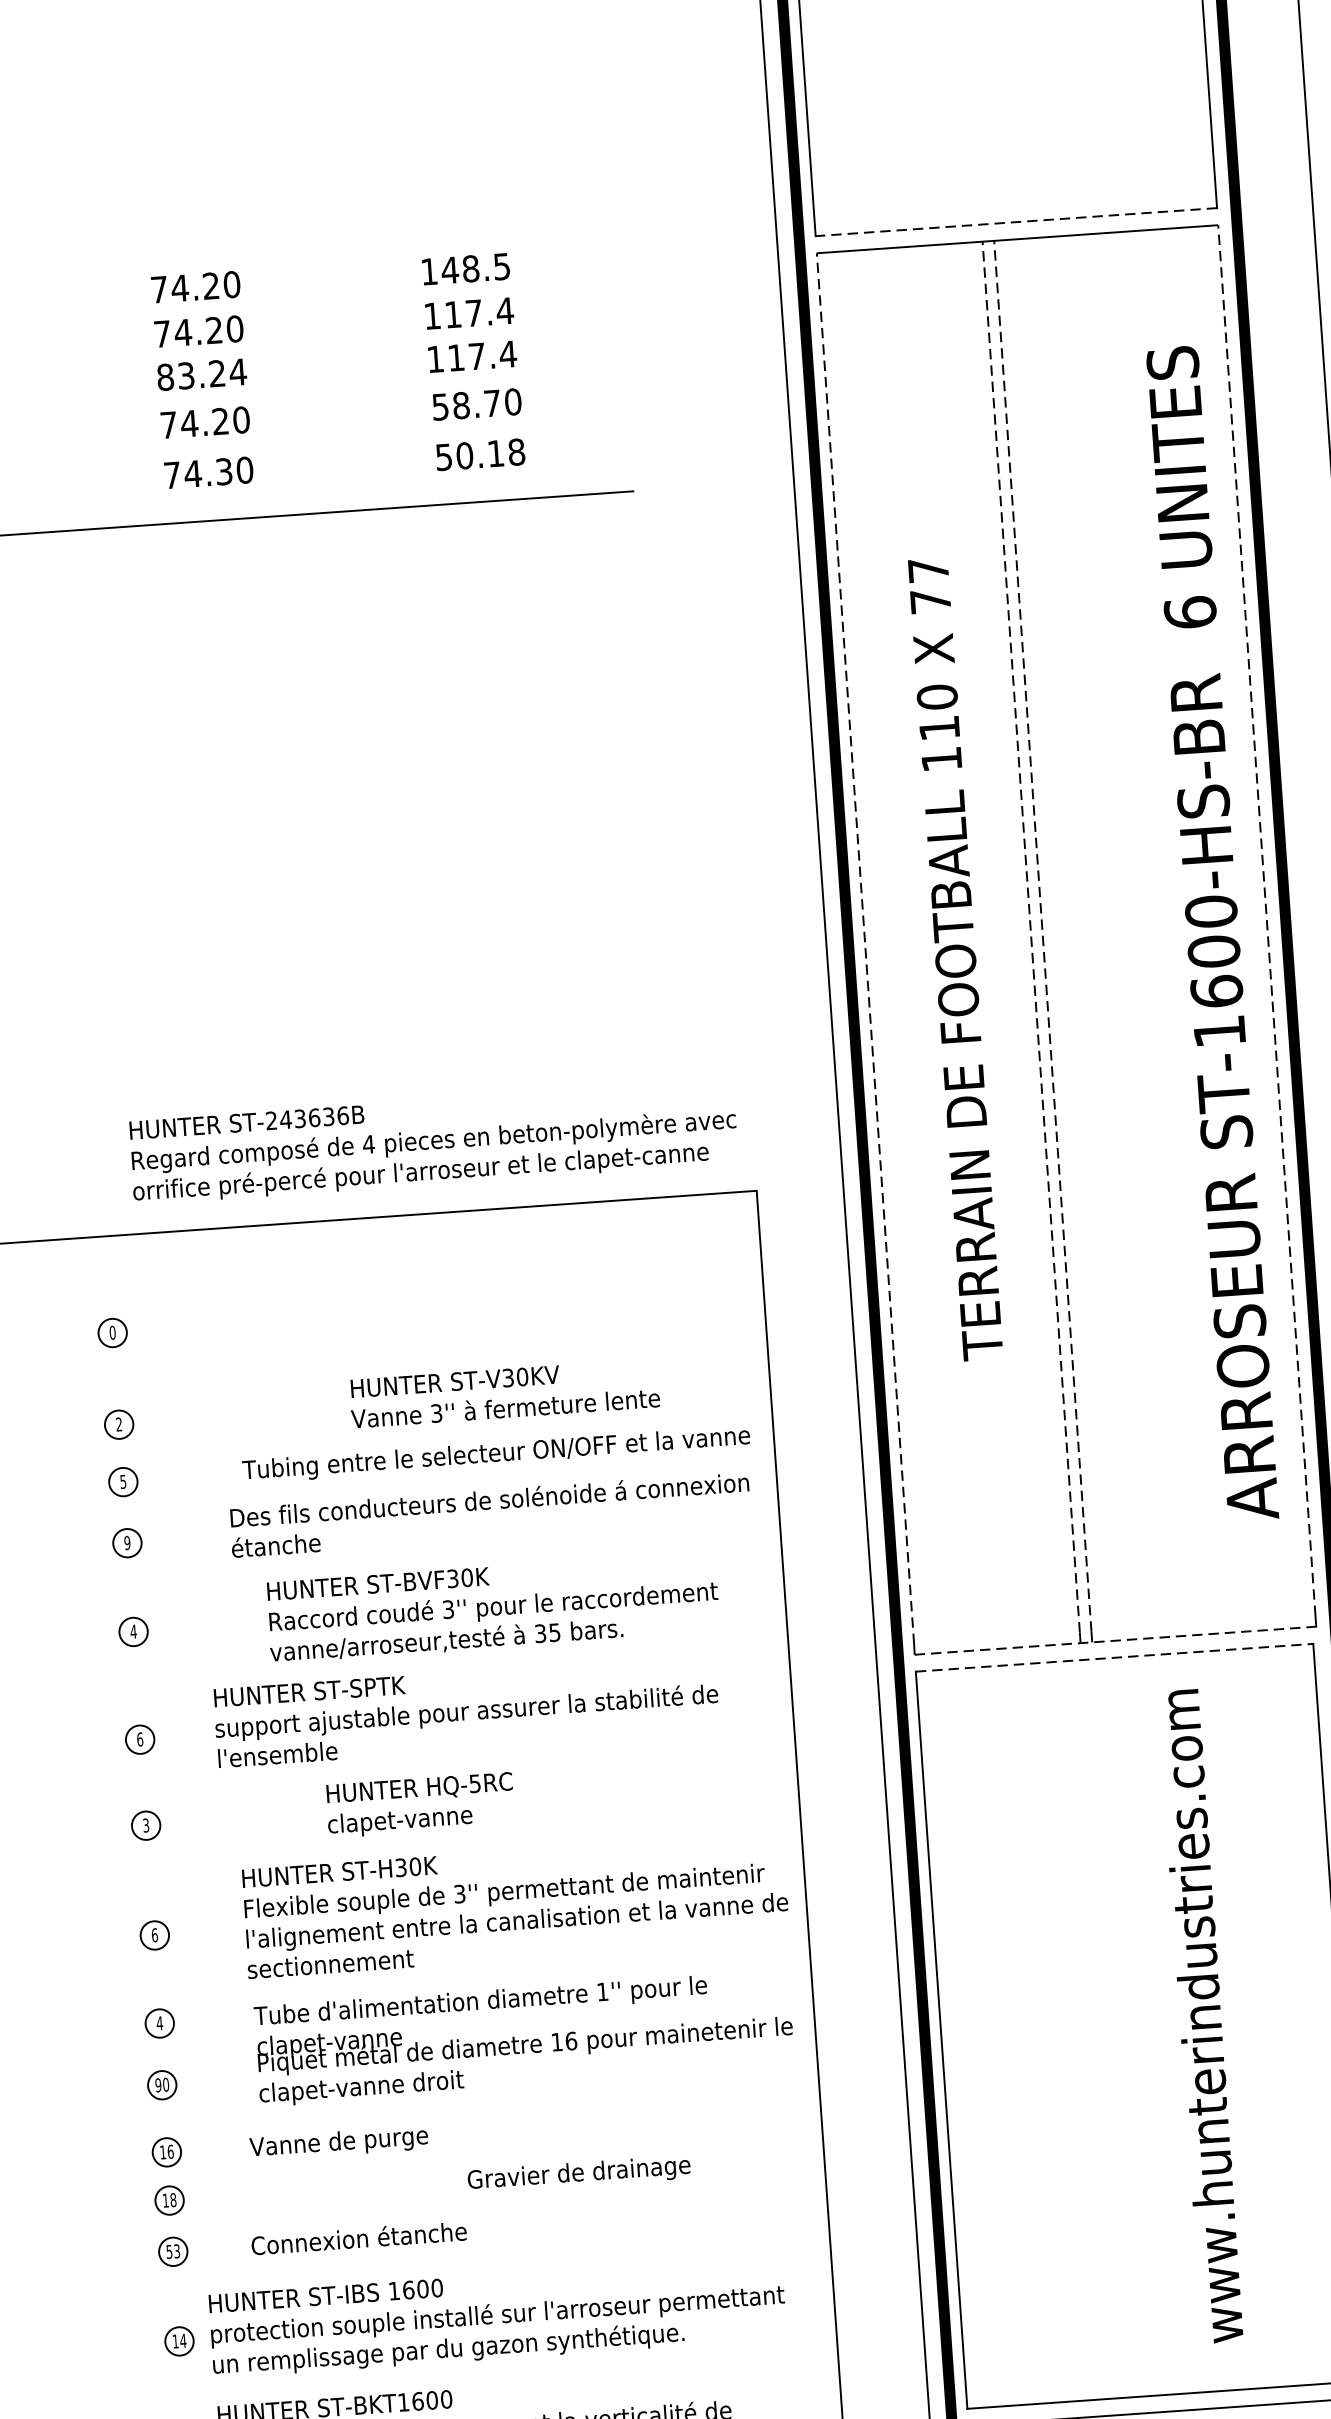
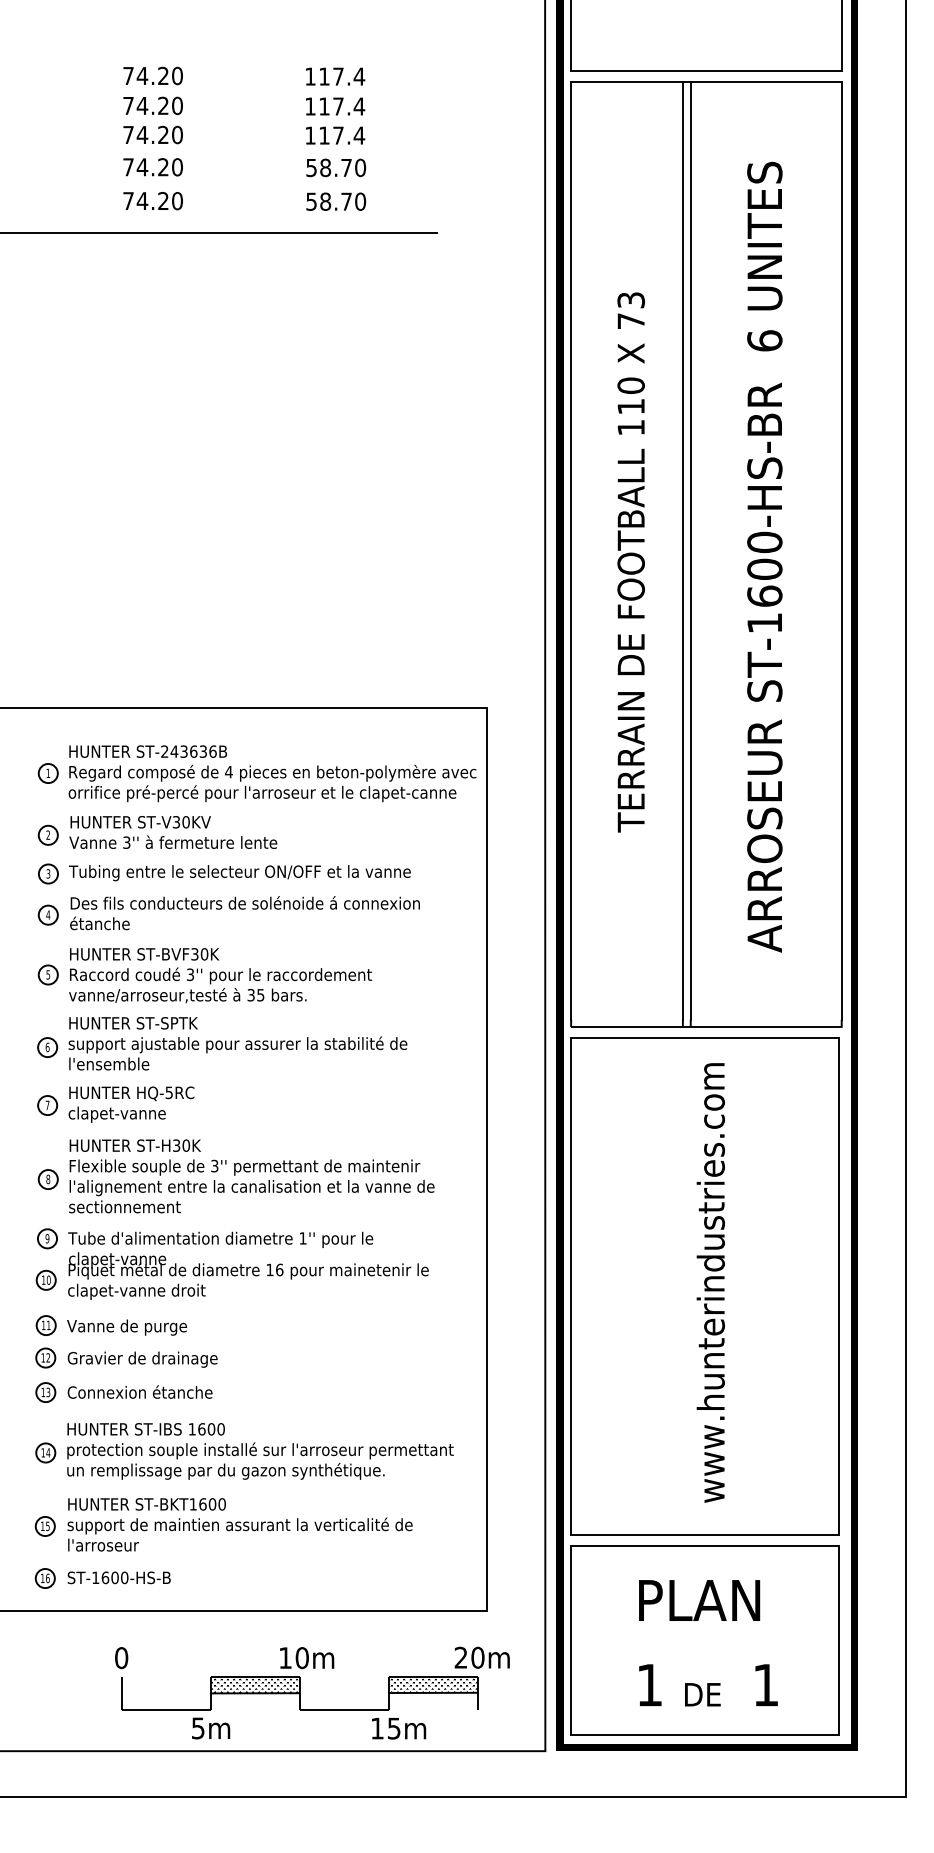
line: (1014, 221) -> (705, 70), dashed -> solid
text: (475, 268) -> (341, 76), 148.5 -> 117.4
text: (202, 373) -> (153, 134), 83.24 -> 74.20
text: (491, 453) -> (343, 201), 50.18 -> 58.70
text: (224, 472) -> (163, 201), 74.30 -> 74.20
text: (927, 570) -> (630, 300), 77 -> 73
line: (1266, 921) -> (841, 551), dashed -> solid
text: (1212, 932) -> (764, 556), moved
line: (1042, 936) -> (690, 551), dashed -> solid
line: (1030, 937) -> (682, 551), dashed -> solid
line: (865, 949) -> (571, 551), dashed -> solid
text: (433, 1142) -> (272, 773), moved
text: (112, 1332) -> (48, 773), 0 -> 1
text: (504, 1393) -> (173, 832), moved
text: (495, 1455) -> (239, 873), moved
text: (123, 1479) -> (48, 872), 5 -> 3
text: (489, 1515) -> (244, 913), moved
text: (127, 1542) -> (48, 914), 9 -> 4
text: (493, 1607) -> (220, 975), moved
text: (133, 1631) -> (48, 974), 4 -> 5
line: (1114, 1640) -> (705, 1026), dashed -> solid
line: (1115, 1657) -> (705, 1038), dashed -> solid
text: (465, 1710) -> (237, 1043), moved
text: (420, 1804) -> (131, 1104), moved
text: (145, 1825) -> (47, 1105), 3 -> 7
text: (515, 1905) -> (251, 1176), moved
text: (155, 1933) -> (48, 1178), 6 -> 8
text: (1200, 2015) -> (710, 1282), moved
text: (159, 2023) -> (47, 1238), 4 -> 9
text: (524, 2037) -> (248, 1265), moved
text: (158, 2084) -> (43, 1279), 90 -> 10
text: (338, 2143) -> (126, 1327), moved
text: (170, 2151) -> (48, 1325), 16 -> 11
text: (578, 2174) -> (142, 1359), moved
text: (173, 2199) -> (48, 1357), 18 -> 12
text: (358, 2237) -> (139, 1391), moved
text: (169, 2251) -> (43, 1392), 53 -> 13

